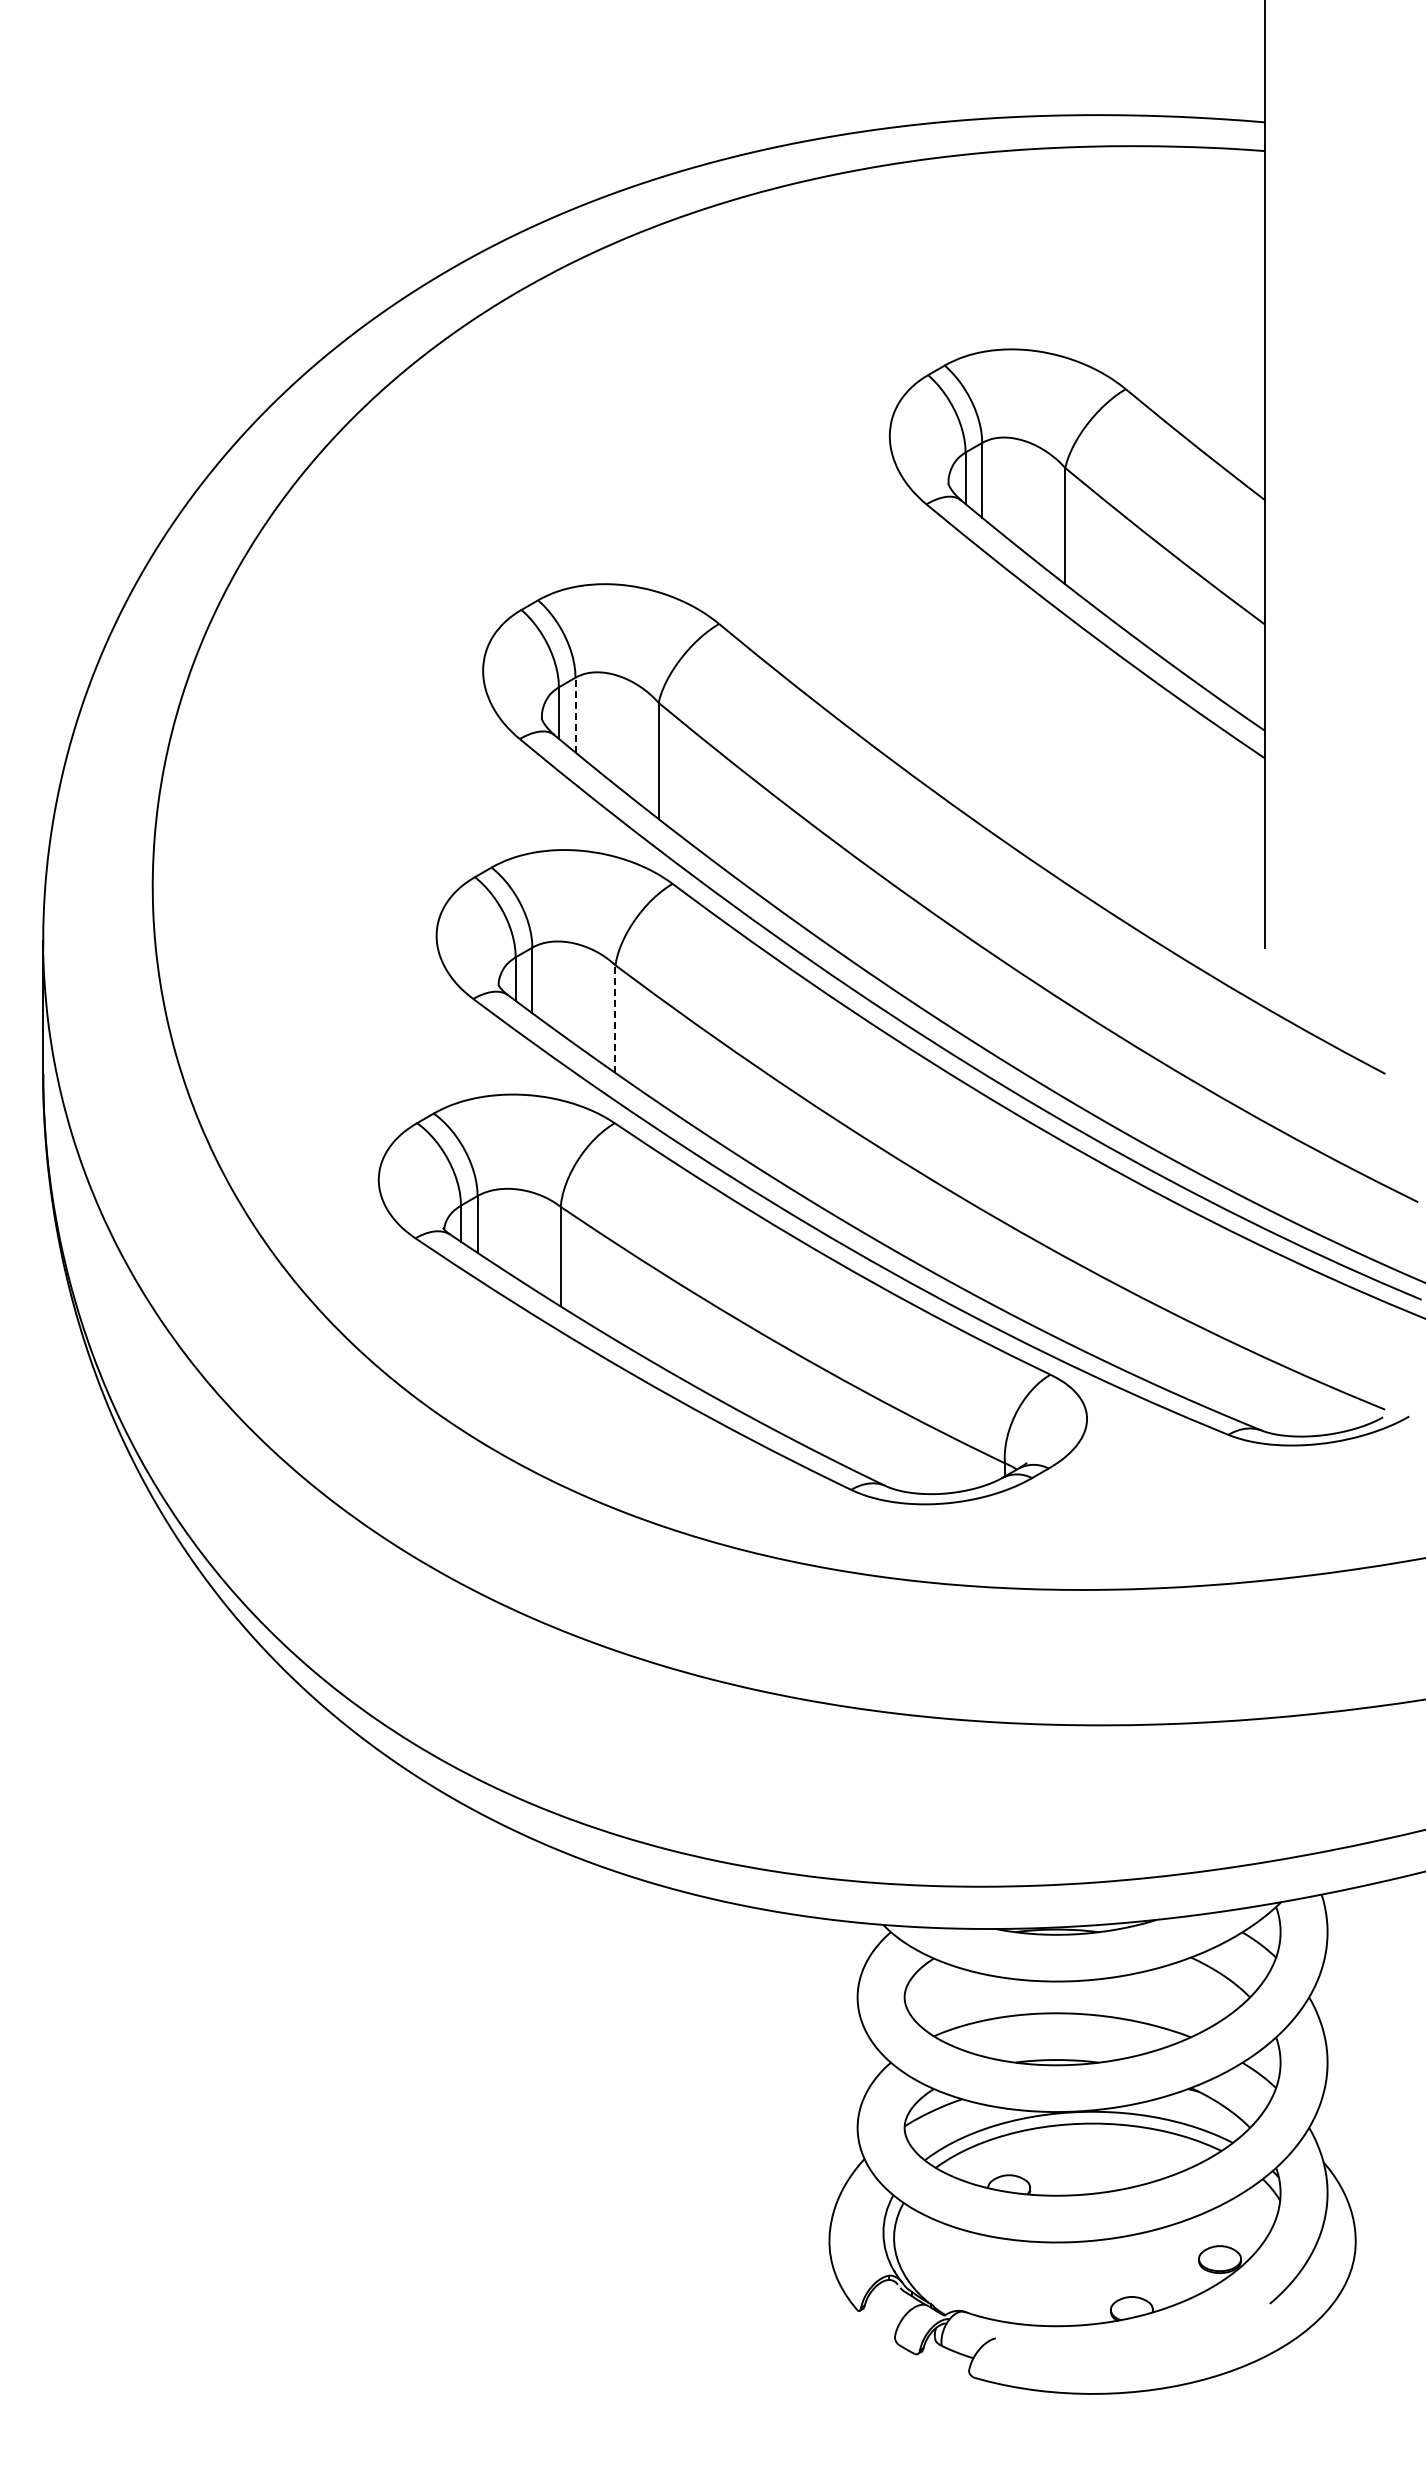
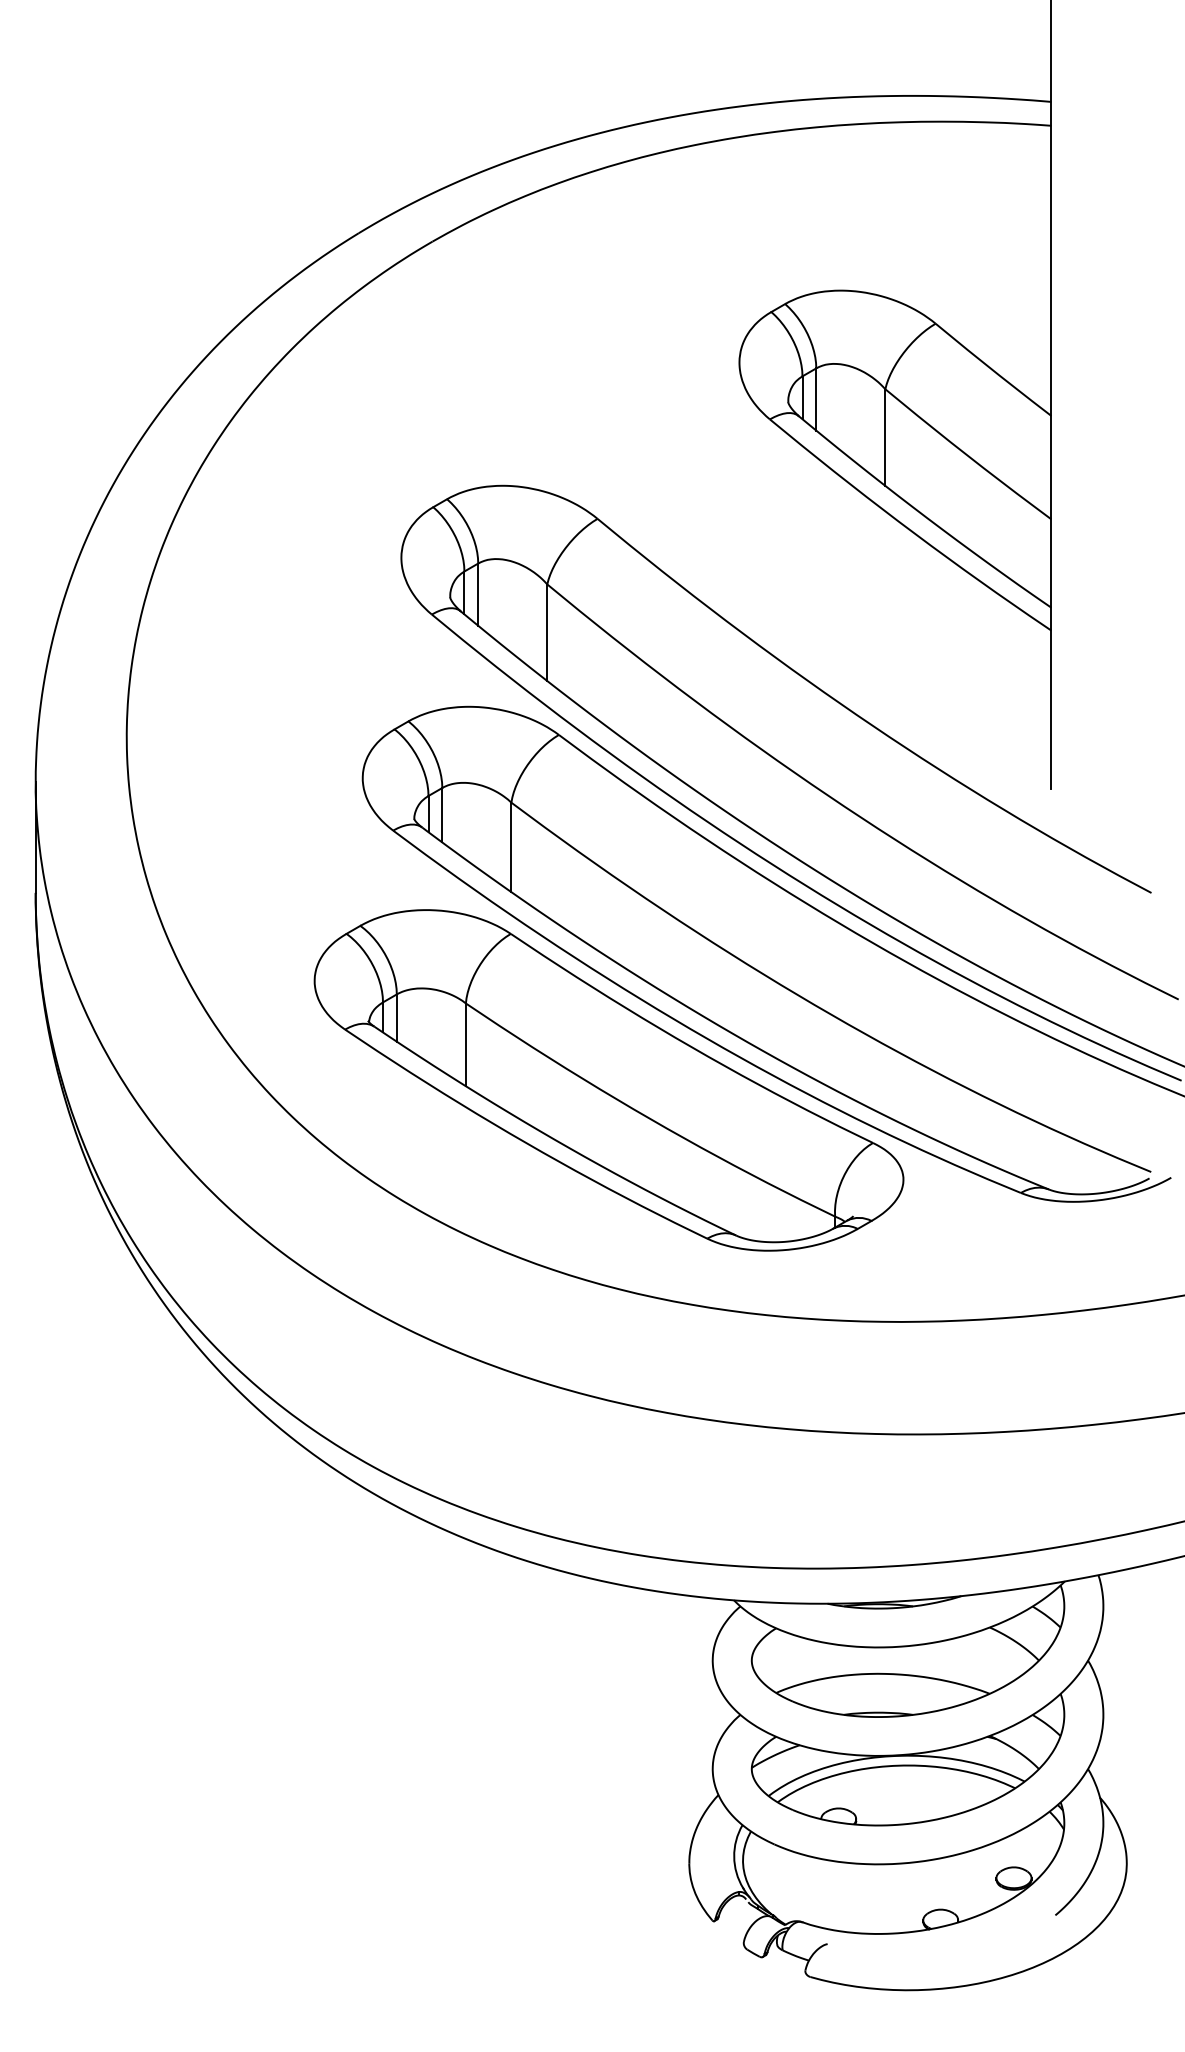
line: (575, 714) -> (478, 594), dashed -> solid
line: (615, 1019) -> (511, 847), dashed -> solid

